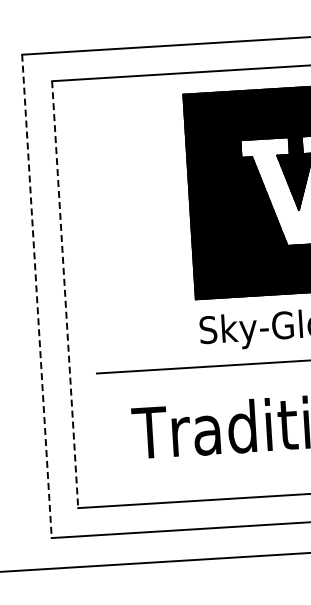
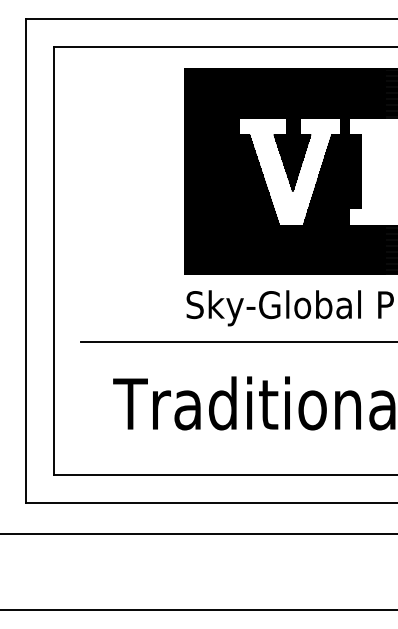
line: (65, 294) -> (54, 260), dashed -> solid
line: (37, 296) -> (26, 261), dashed -> solid

